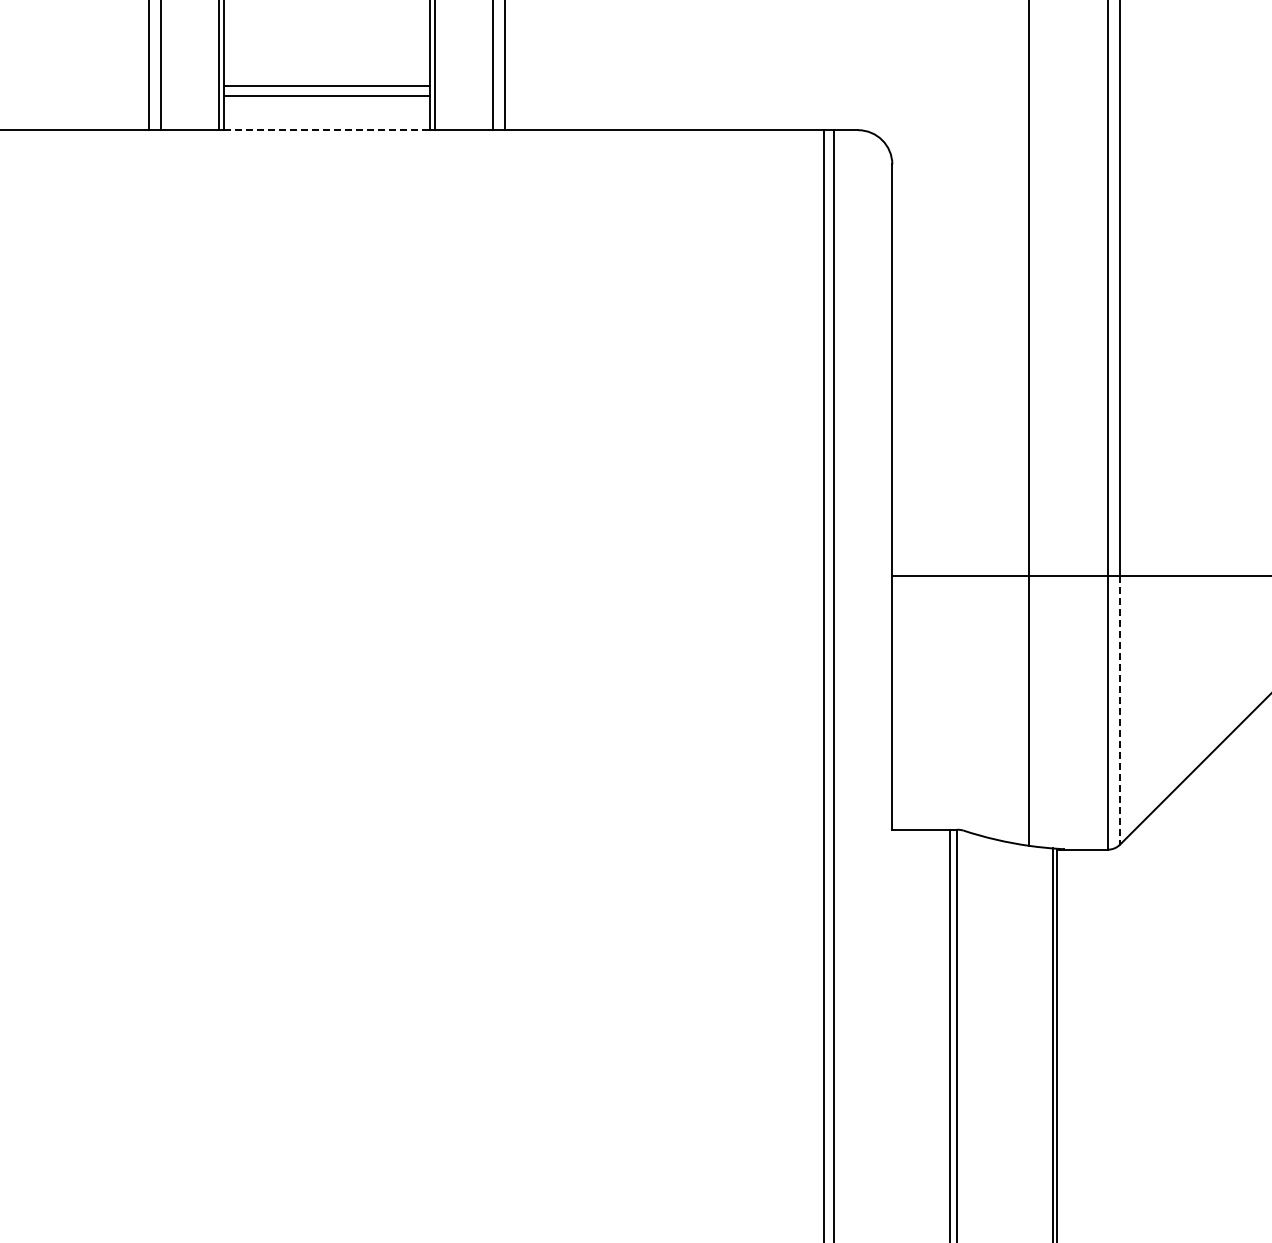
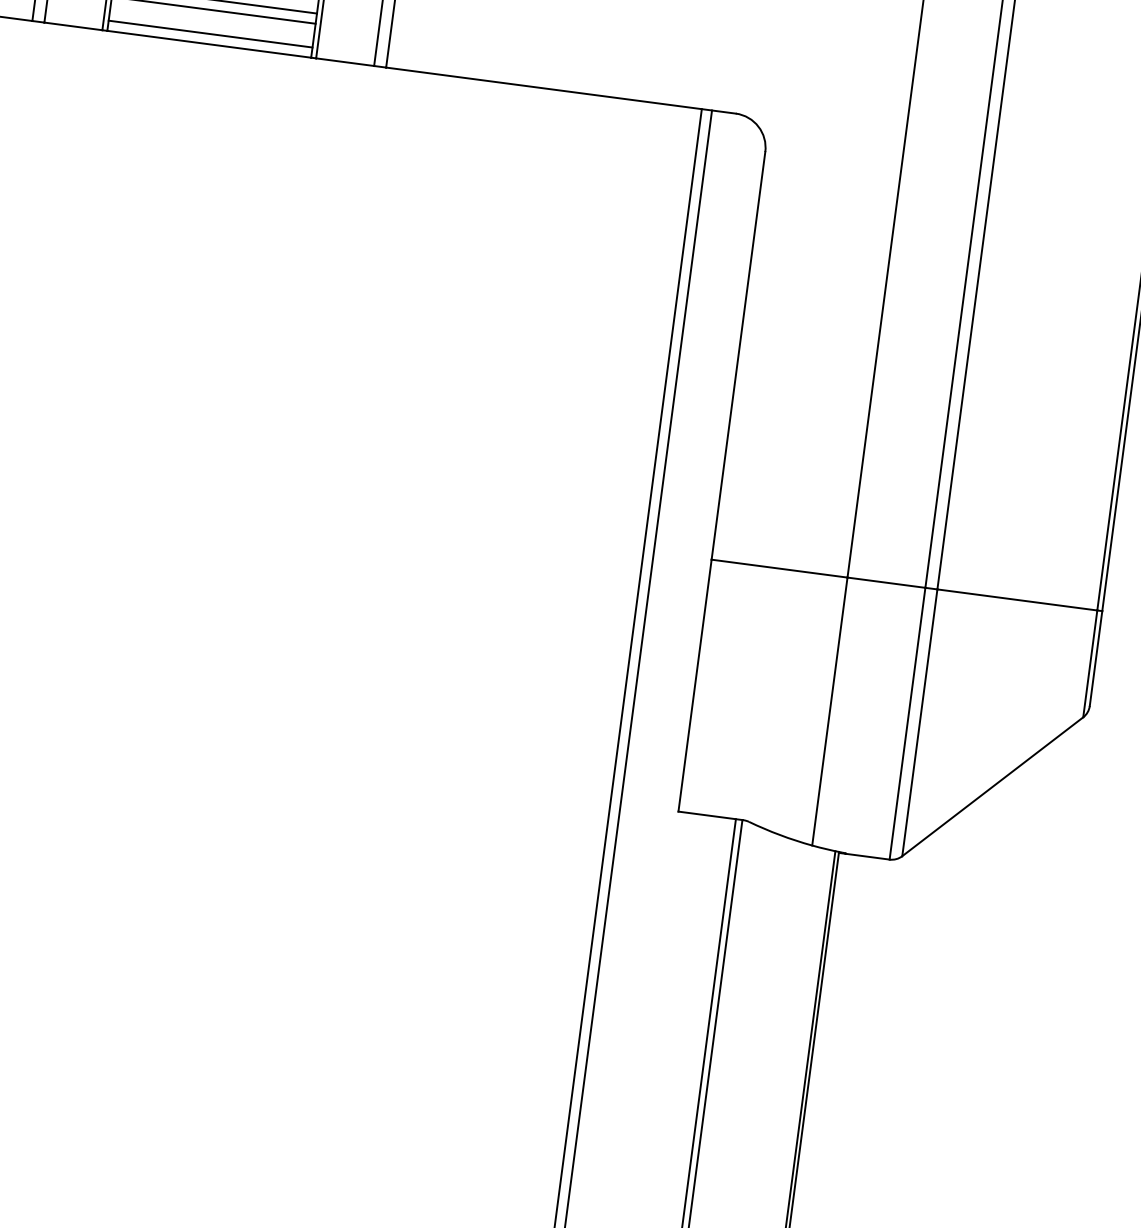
line: (326, 119) -> (210, 33), added
line: (327, 130) -> (209, 44), dashed -> solid
line: (1120, 710) -> (920, 723), dashed -> solid

